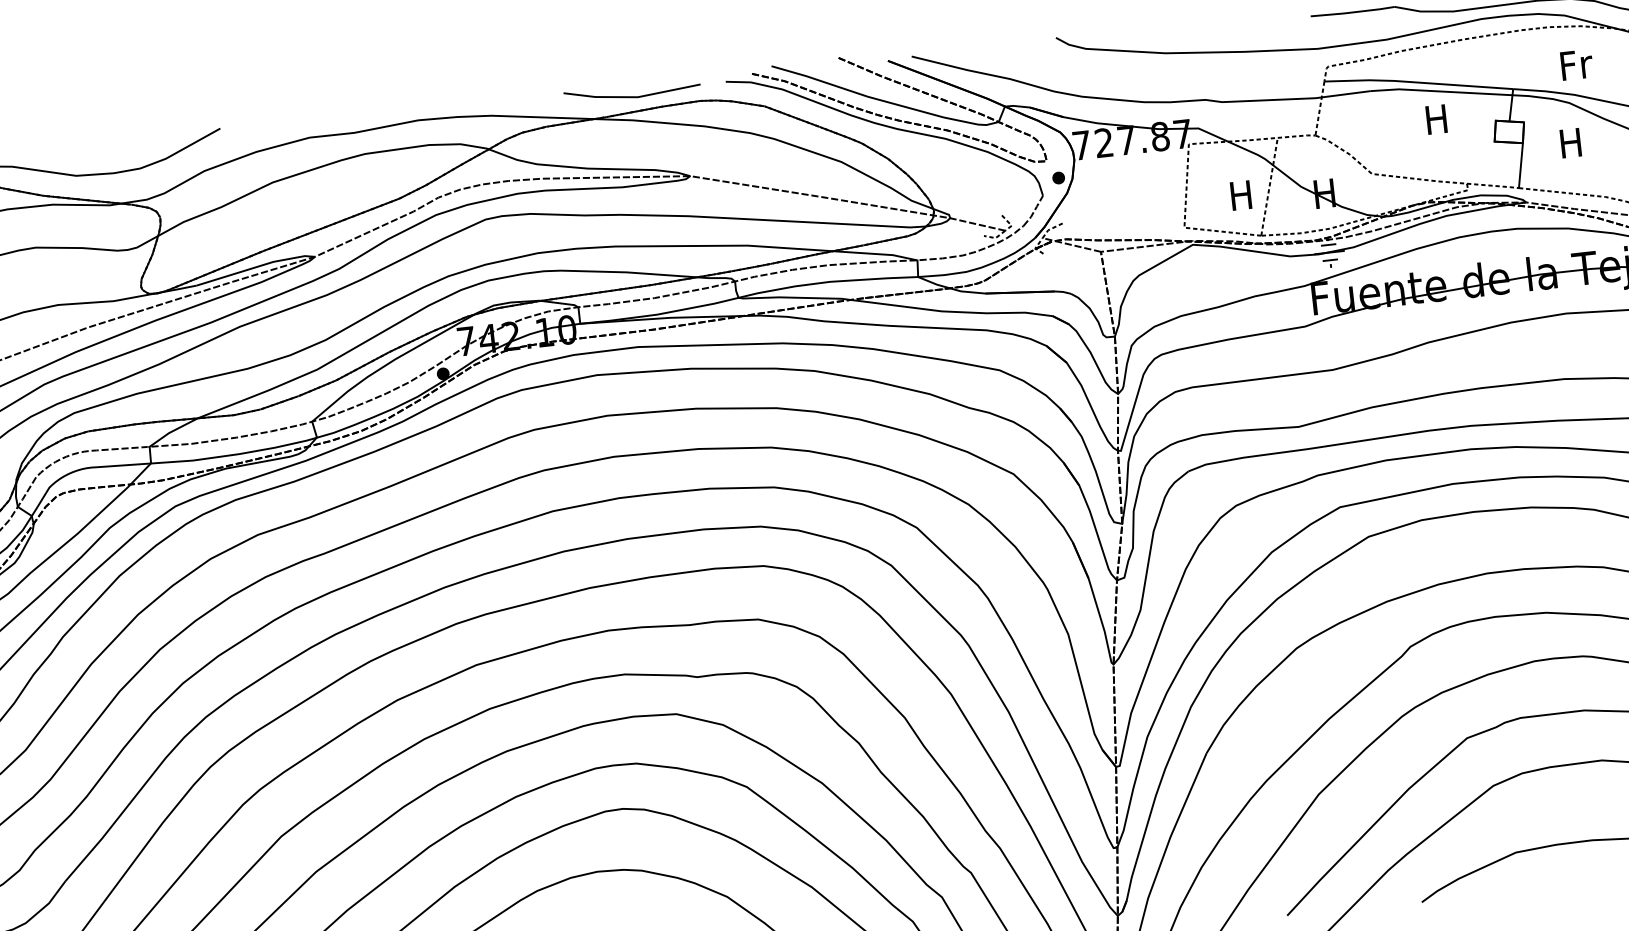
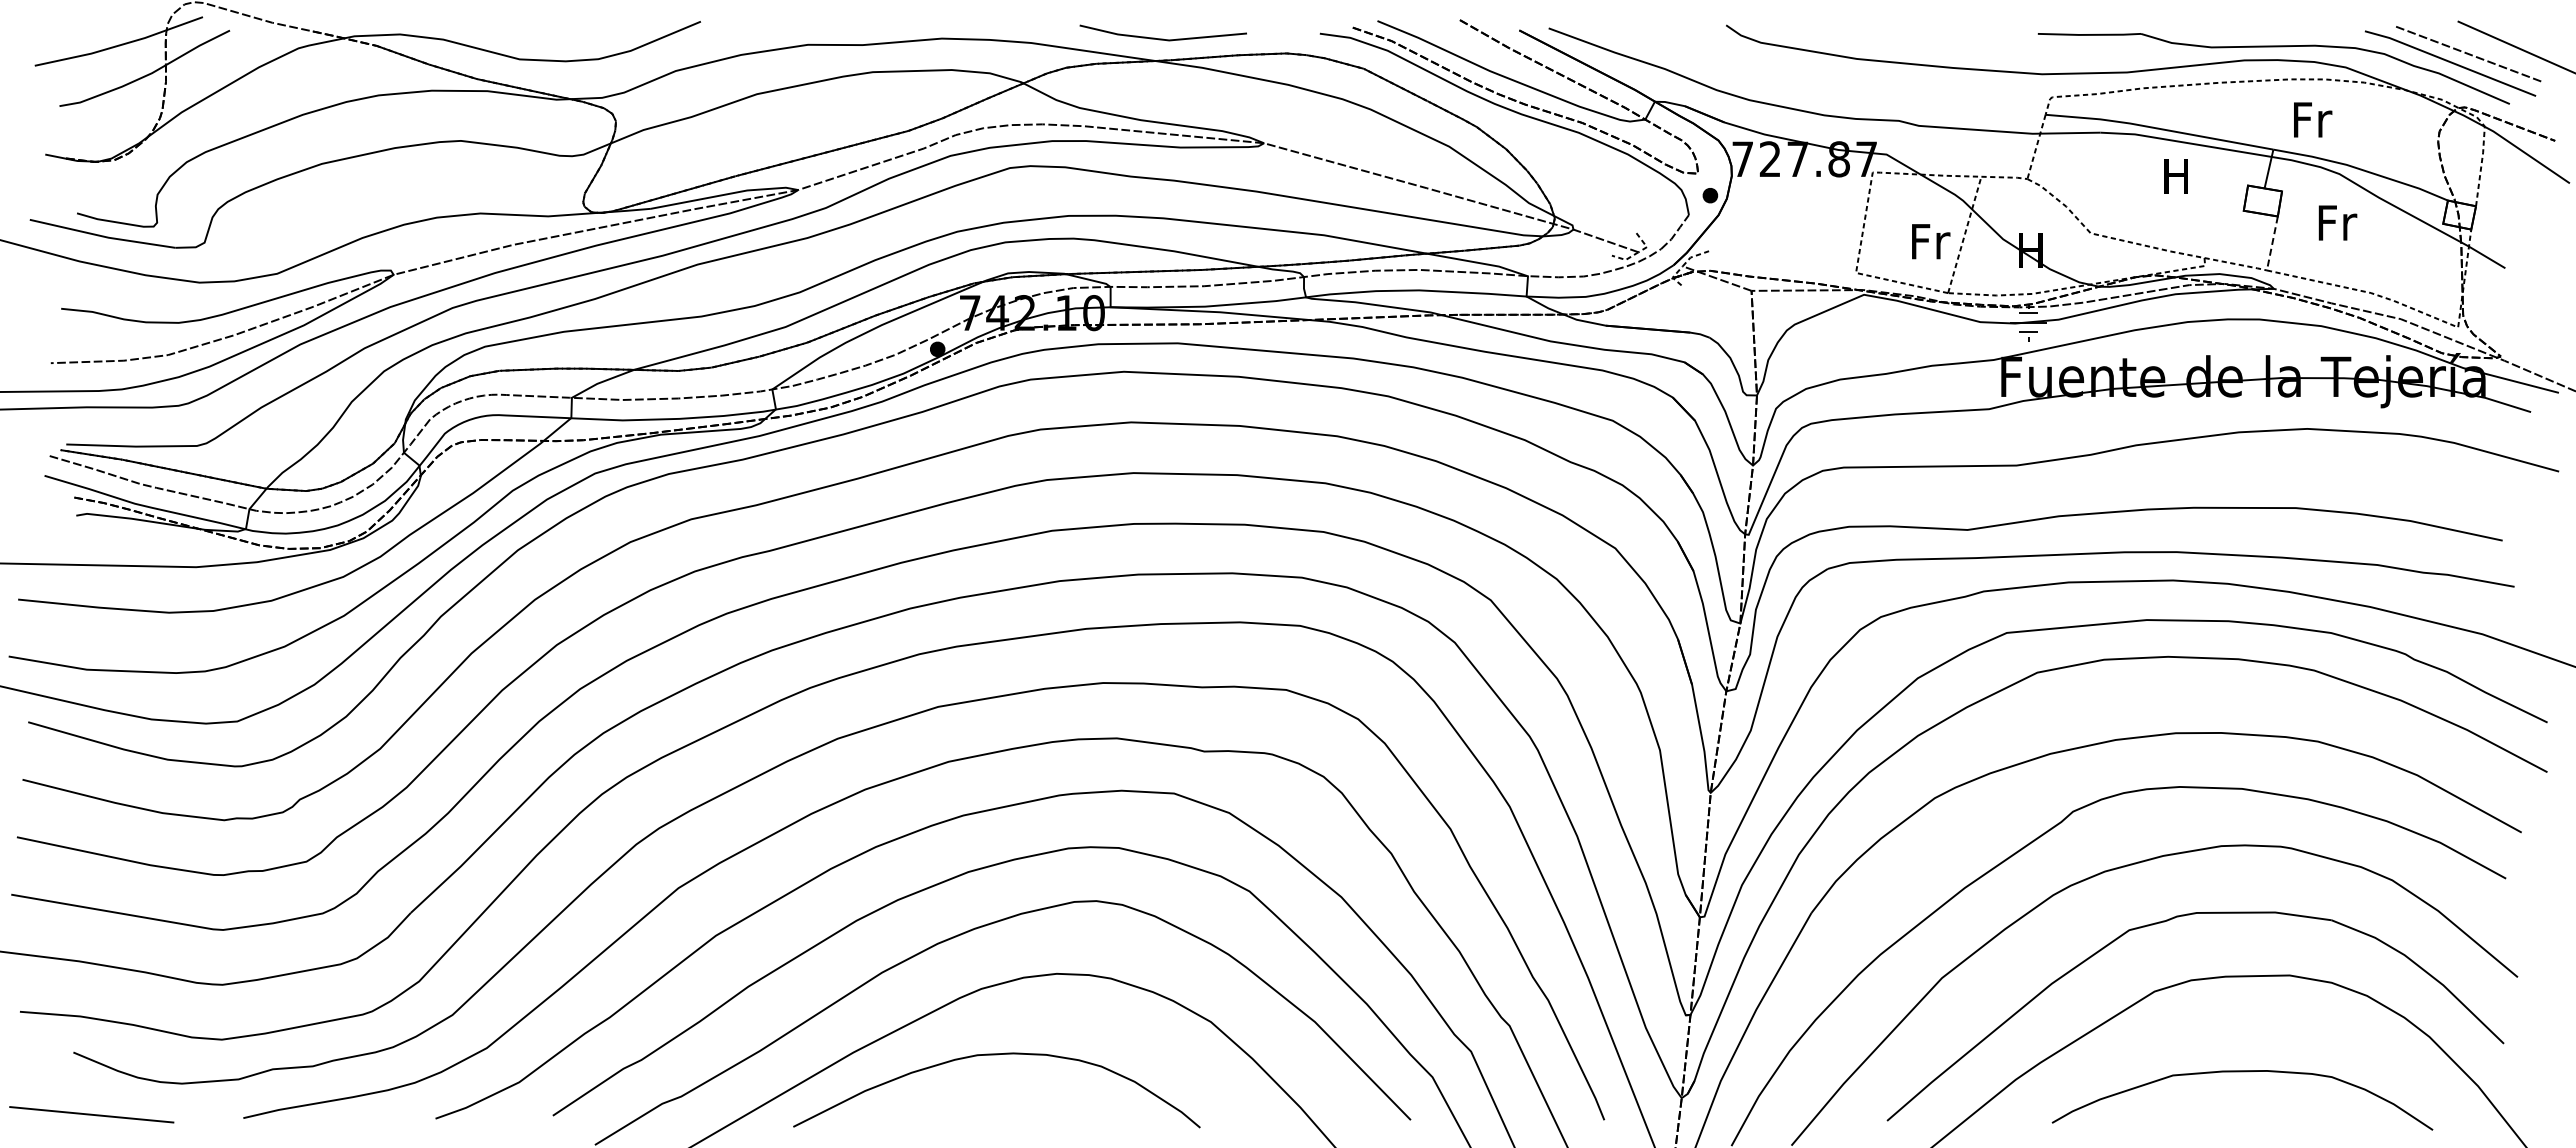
text: (1577, 64) -> (2313, 119), moved
line: (632, 96) -> (1162, 38), moved
text: (1572, 142) -> (2337, 222), H -> Fr
line: (1521, 165) -> (2272, 243), solid -> dashed
text: (1243, 195) -> (1931, 241), H -> Fr

